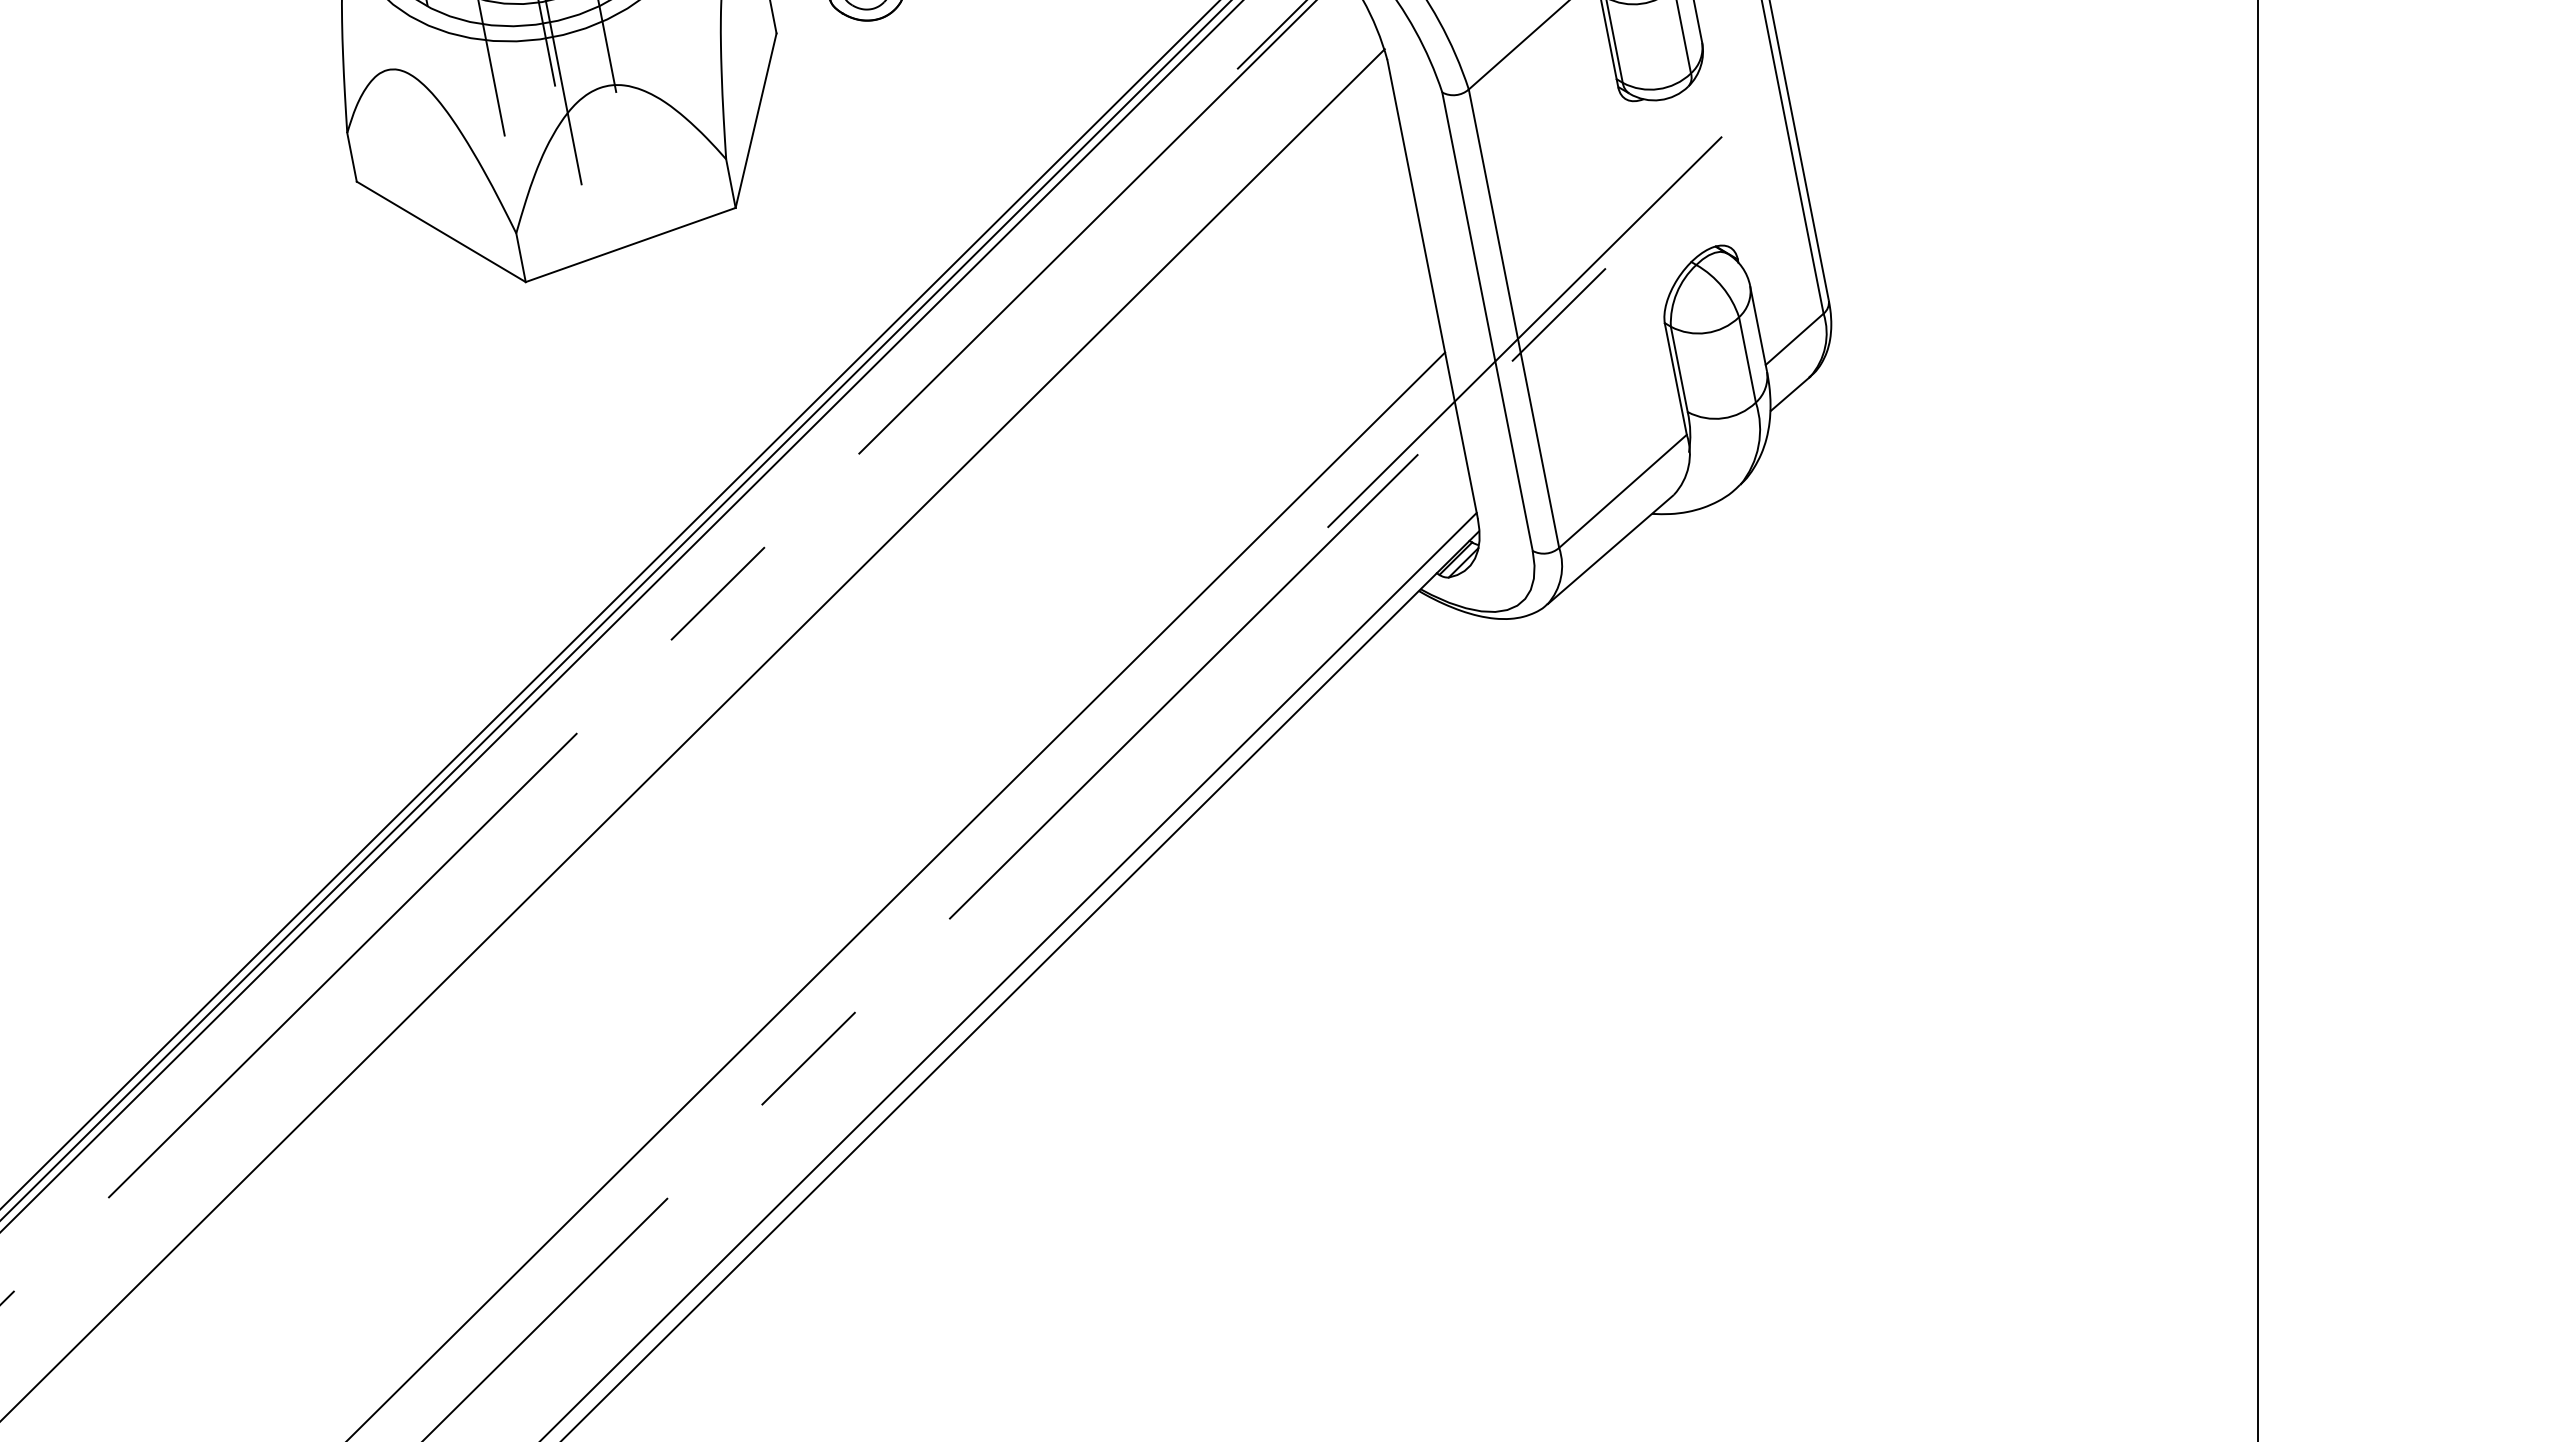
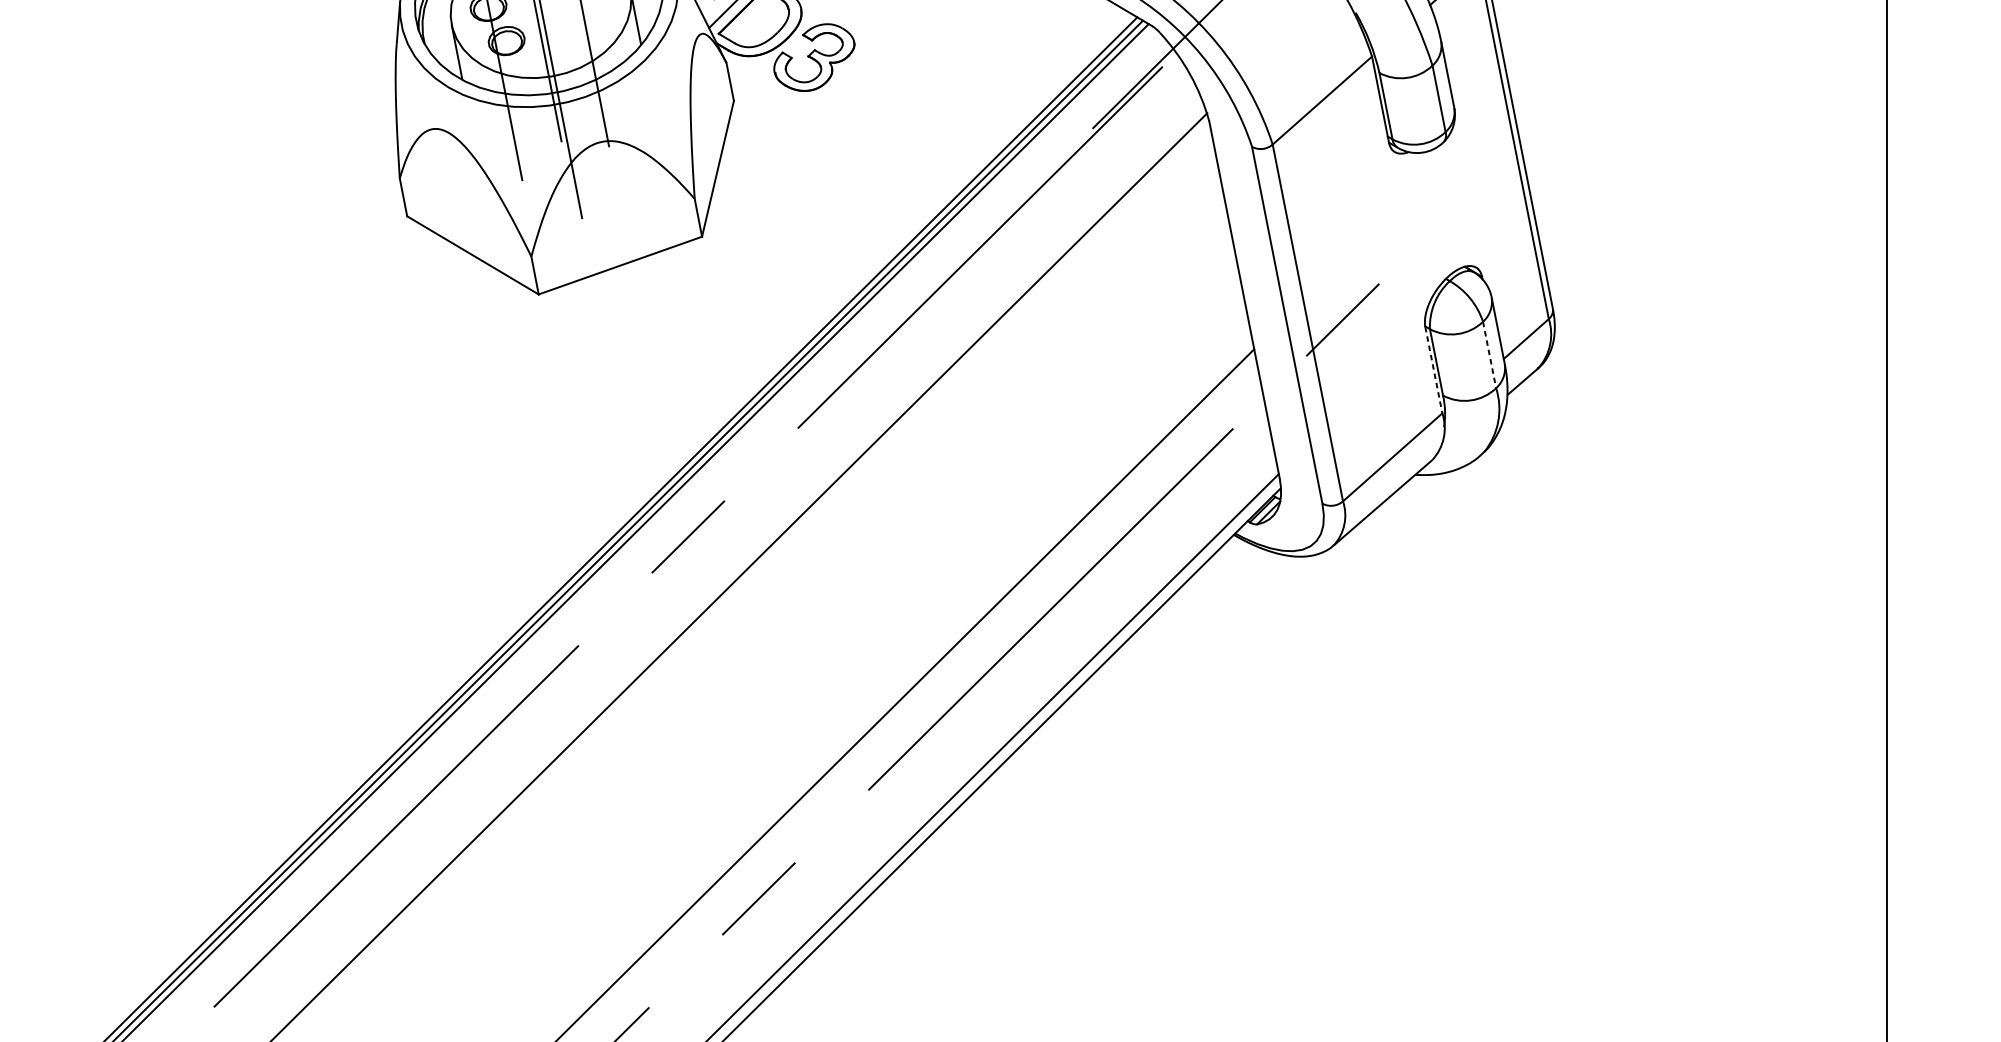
line: (1524, 331) -> (1316, 332), removed
line: (1747, 360) -> (1489, 355), solid -> dashed
line: (1675, 379) -> (1433, 370), solid -> dashed

